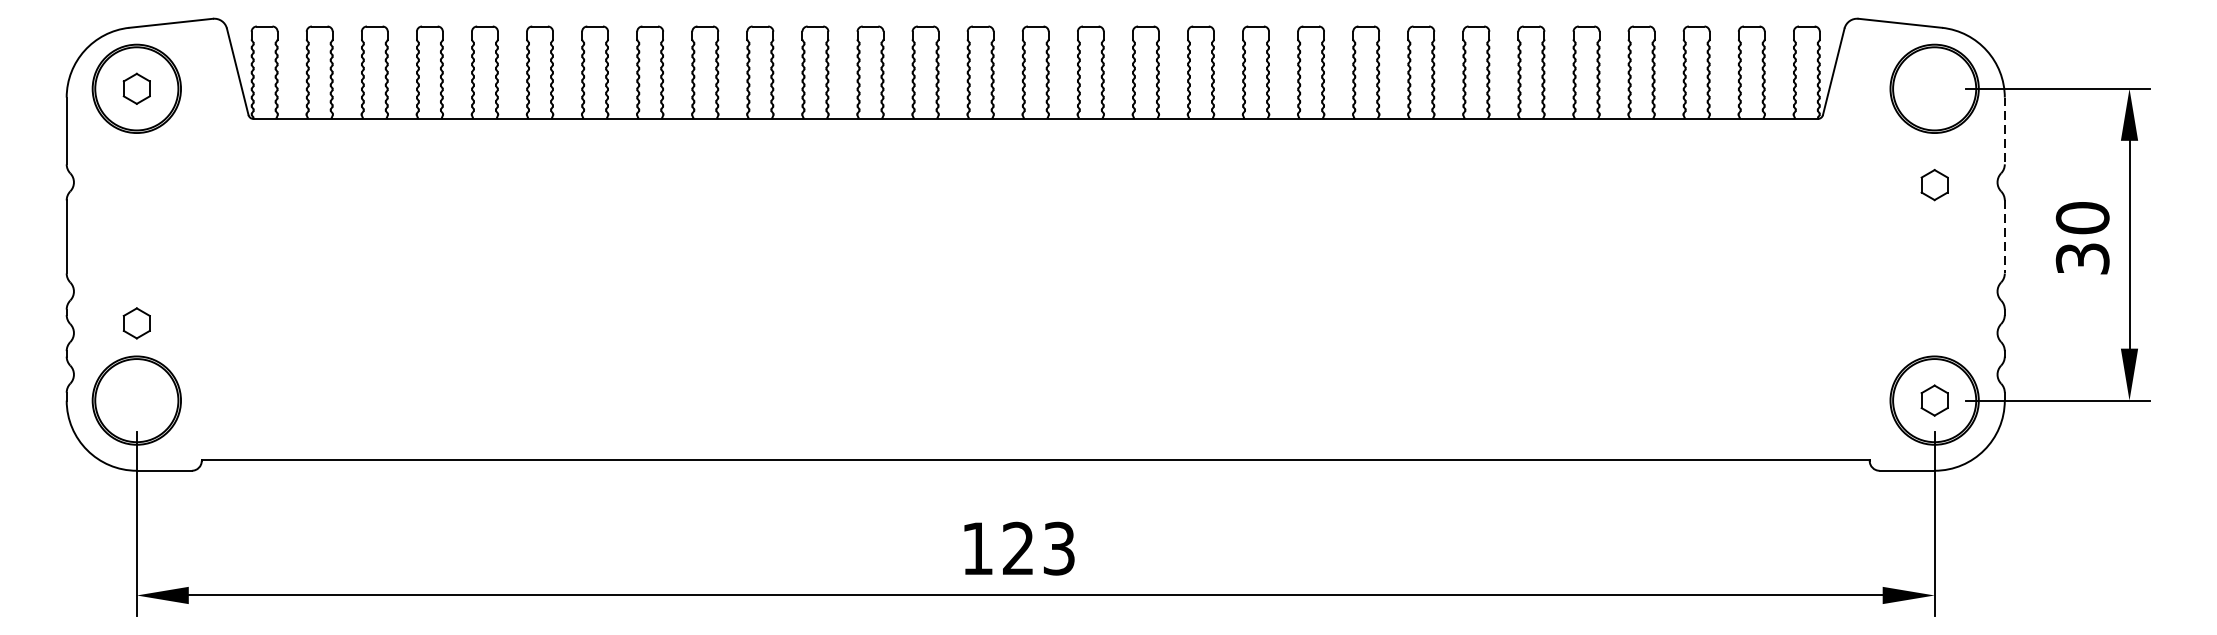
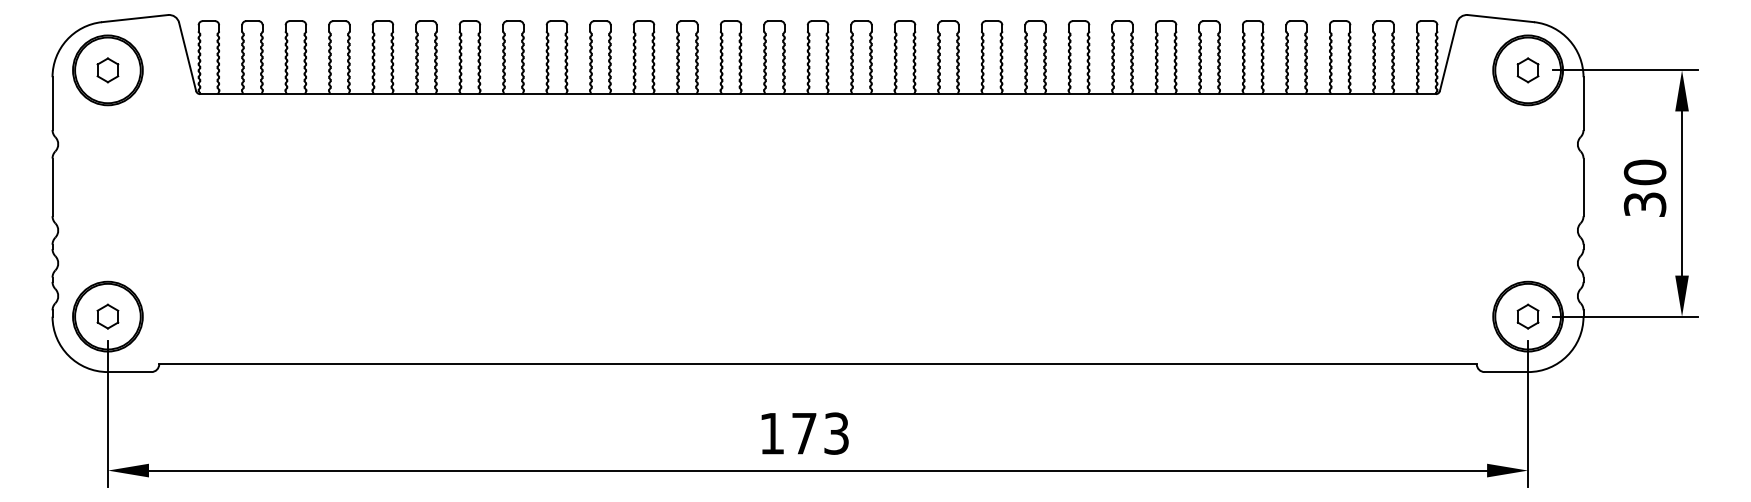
line: (2004, 132) -> (1583, 104), dashed -> solid
part: (1933, 185) -> (1527, 70), moved
line: (2004, 237) -> (1583, 187), dashed -> solid
part: (136, 323) -> (107, 316), moved
text: (1018, 548) -> (804, 433), 123 -> 173

